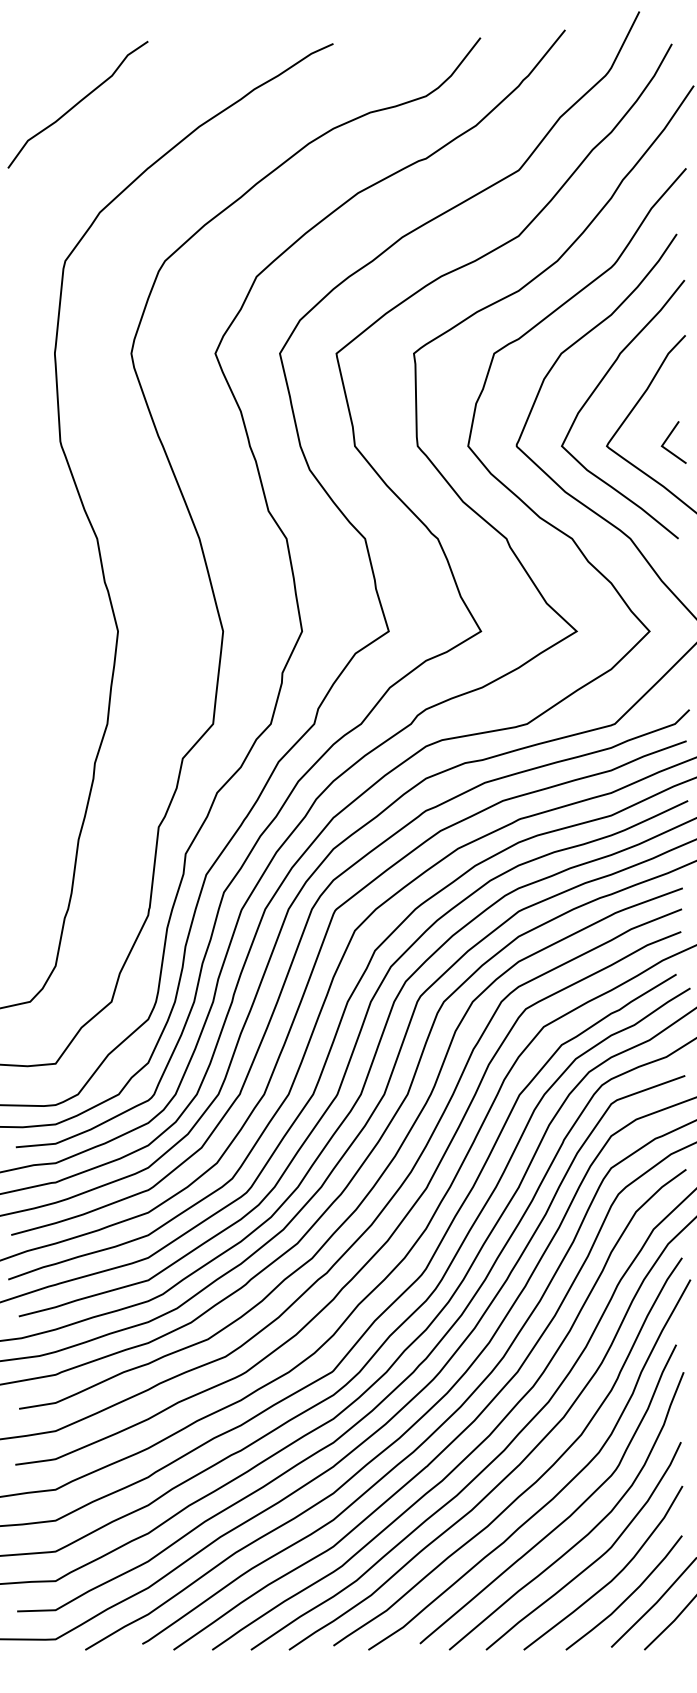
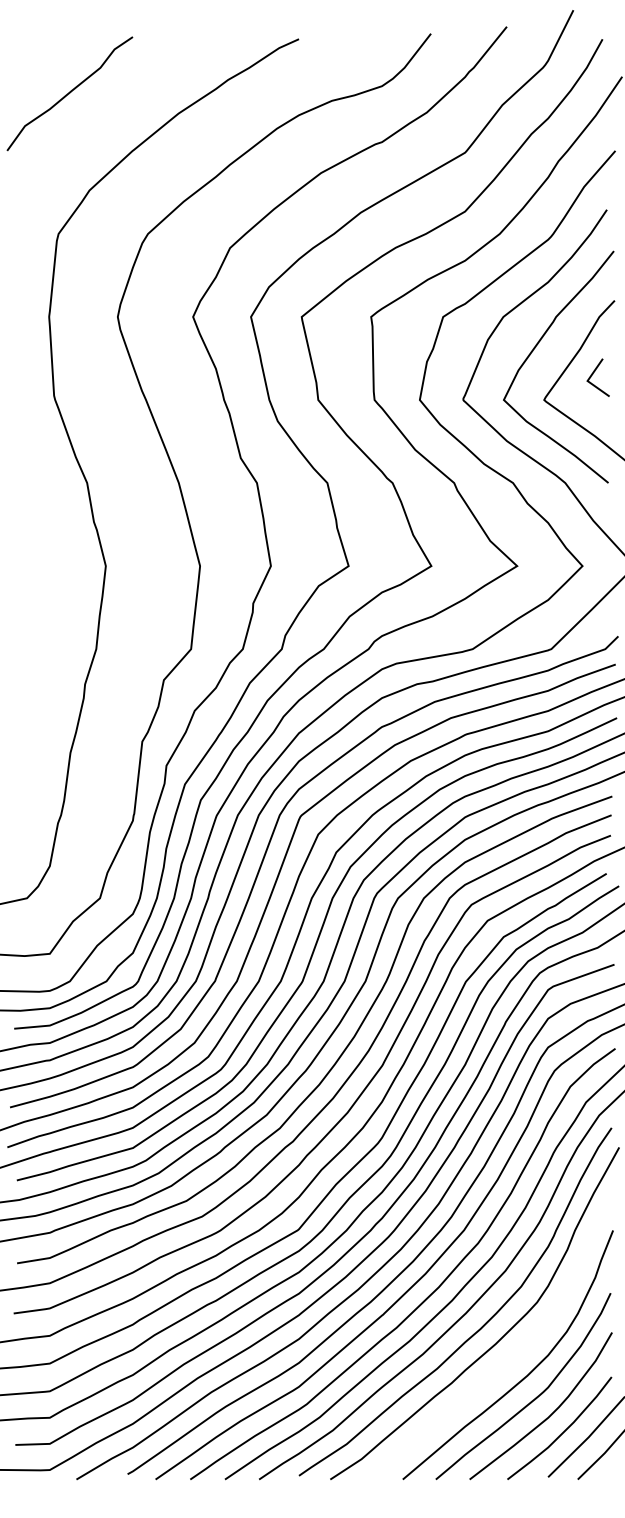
line: (668, 438) -> (593, 374), moved
curve: (569, 1515) -> (510, 1358), removed

